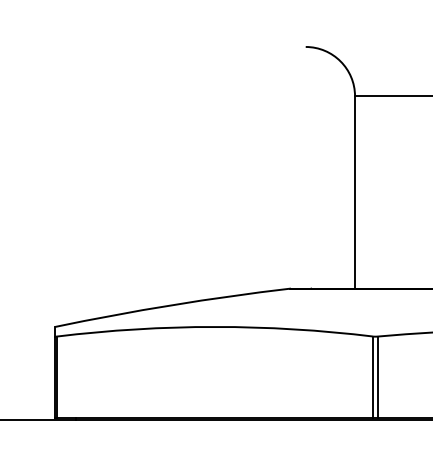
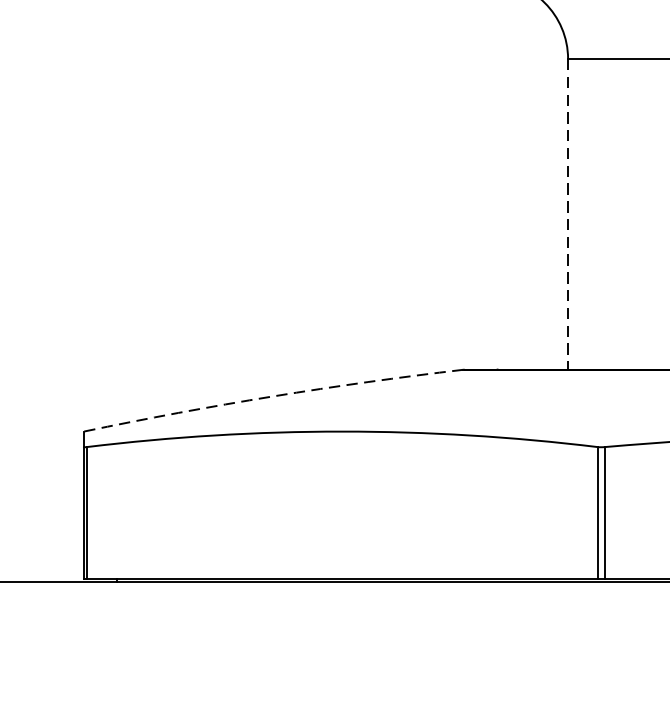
line: (355, 192) -> (568, 214), solid -> dashed
arc: (172, 305) -> (273, 396), solid -> dashed

